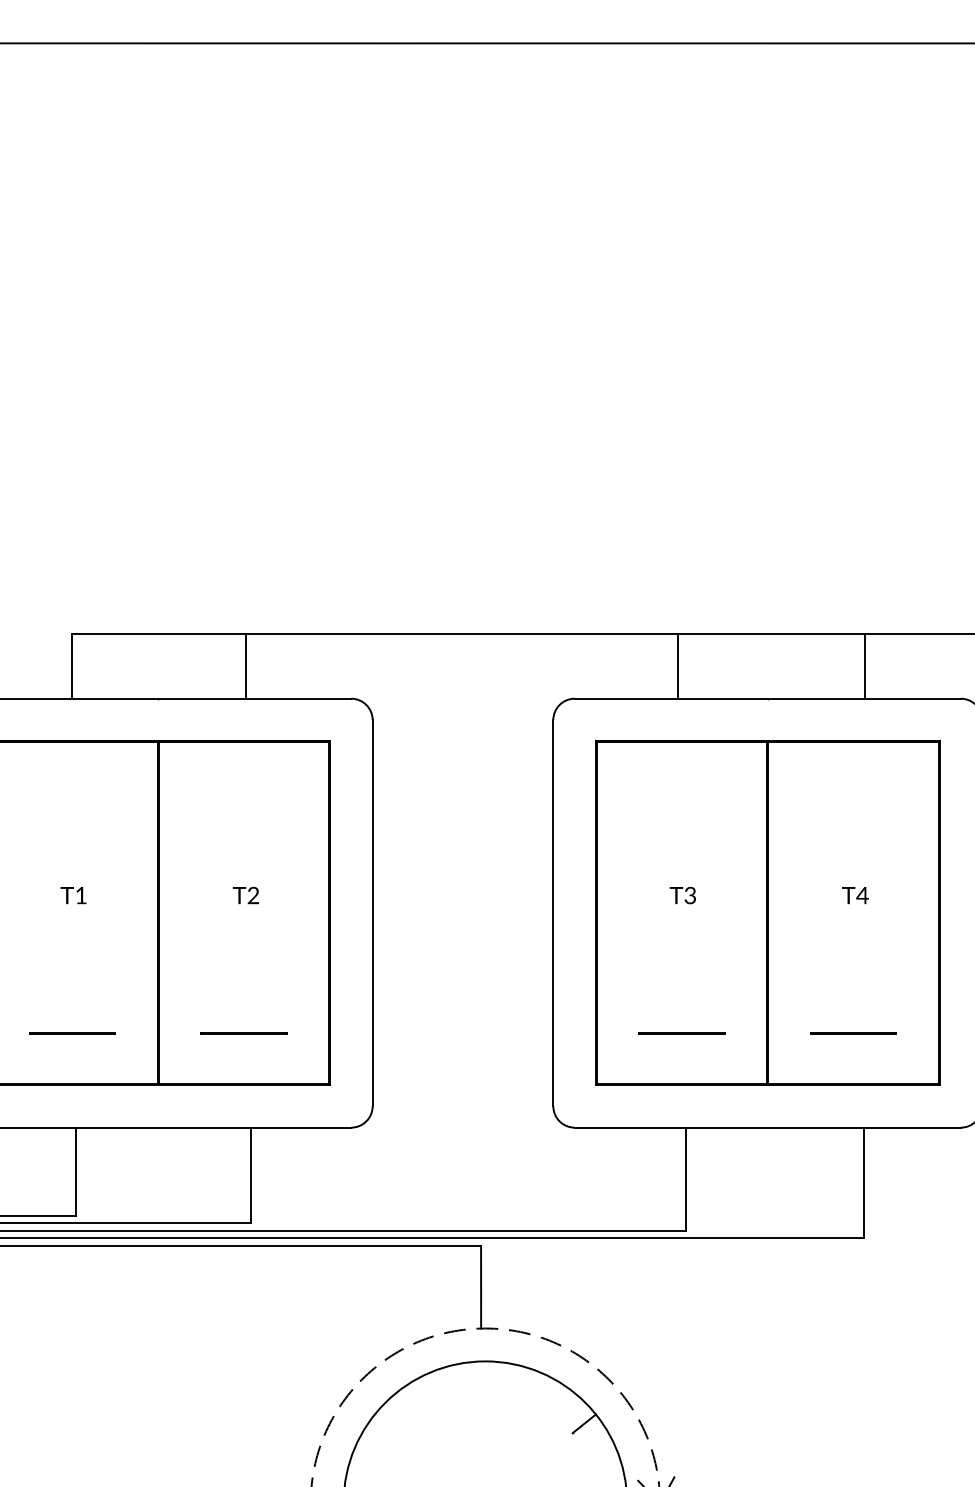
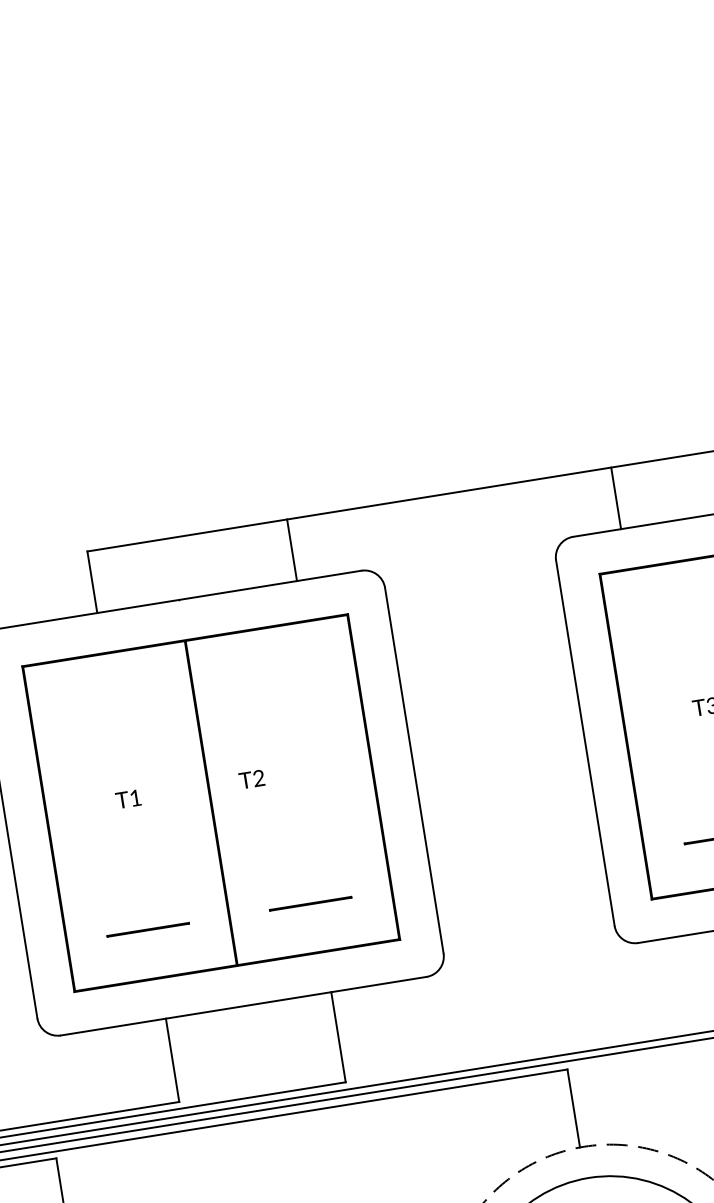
line: (246, 665) -> (292, 549), moved
line: (678, 665) -> (616, 497), moved
text: (245, 895) -> (251, 779), moved

